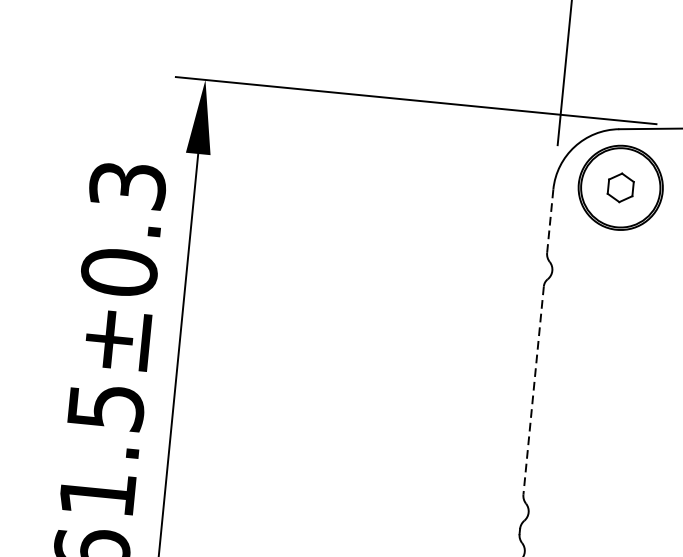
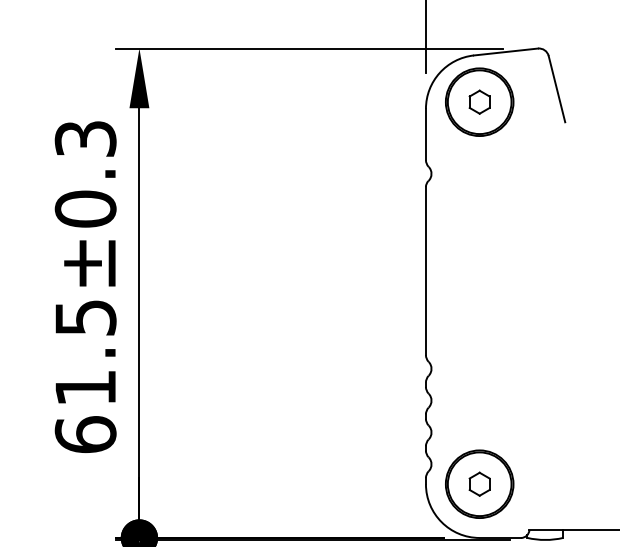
line: (549, 221) -> (425, 134), dashed -> solid
line: (533, 391) -> (425, 271), dashed -> solid

